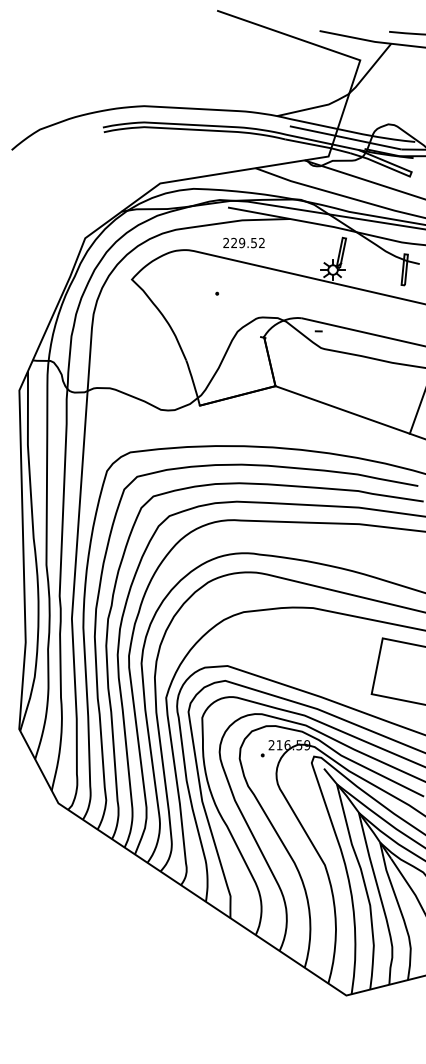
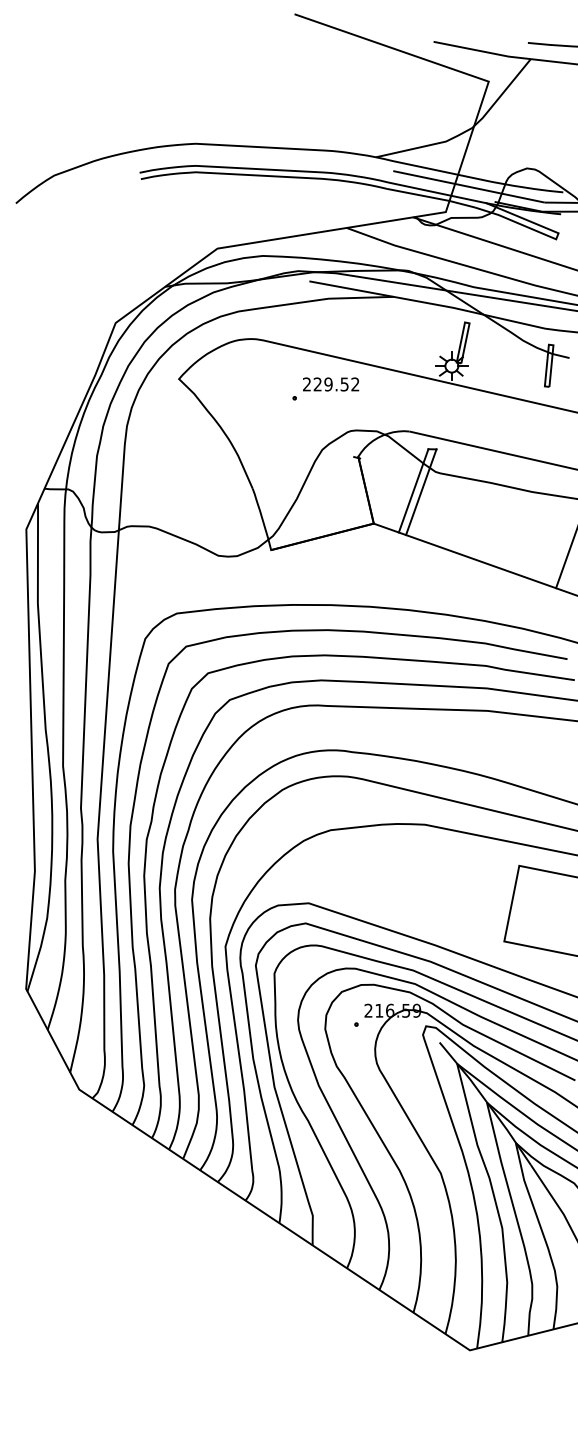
text: (244, 243) -> (331, 384), moved
line: (304, 361) -> (413, 490), added
line: (310, 363) -> (421, 492), added

